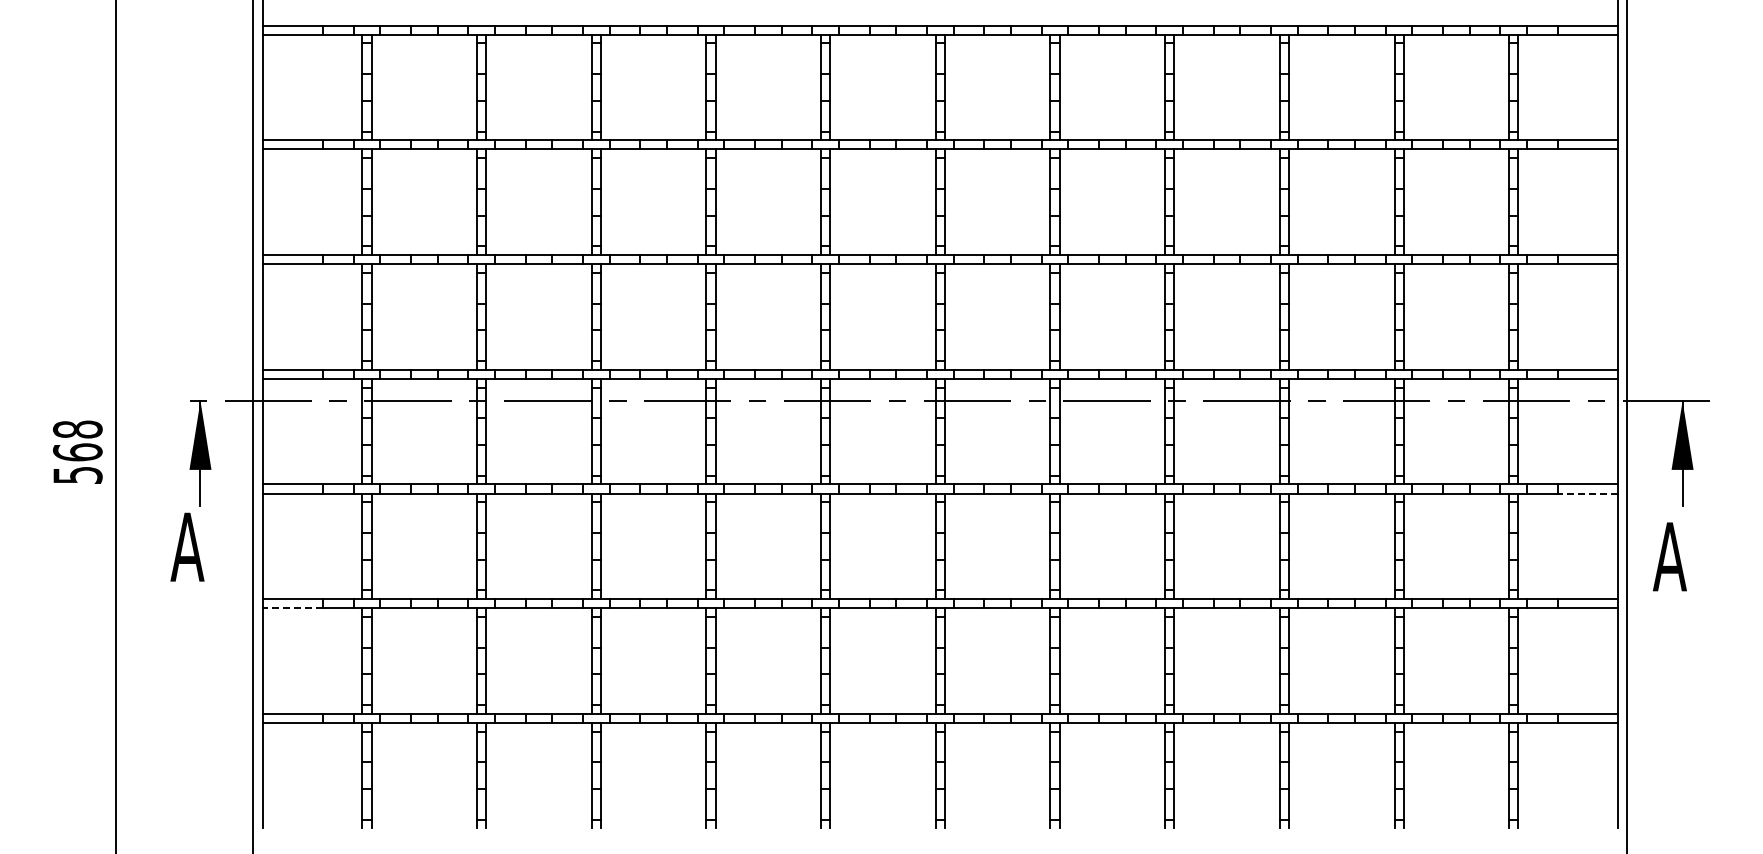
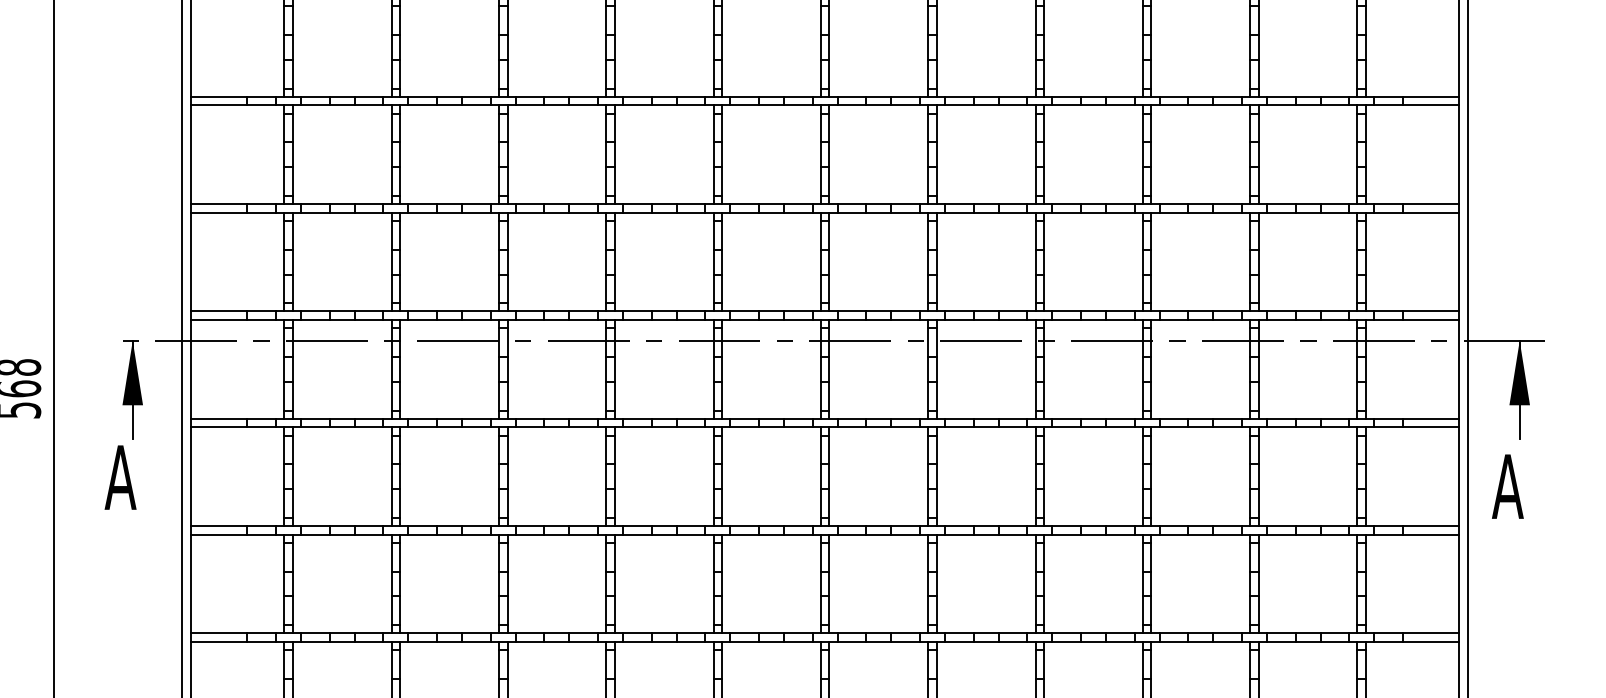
line: (1587, 493) -> (1430, 427), dashed -> solid
line: (292, 608) -> (218, 534), dashed -> solid

